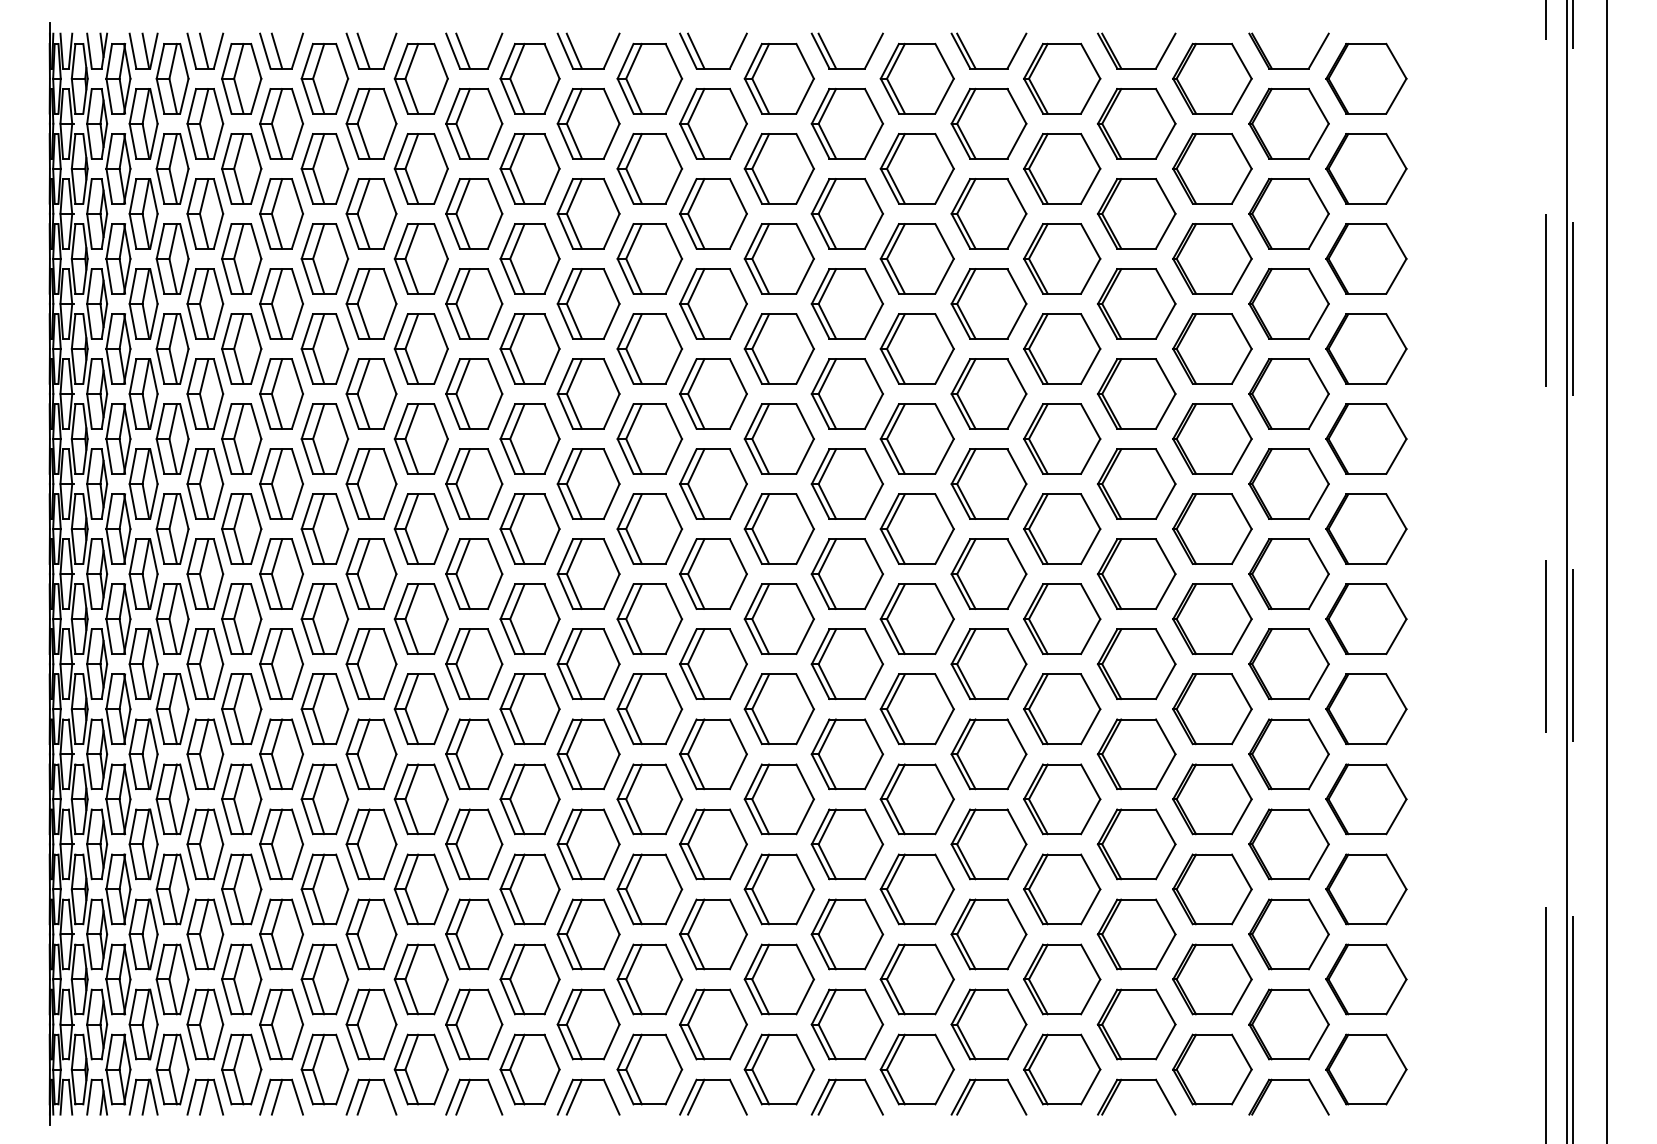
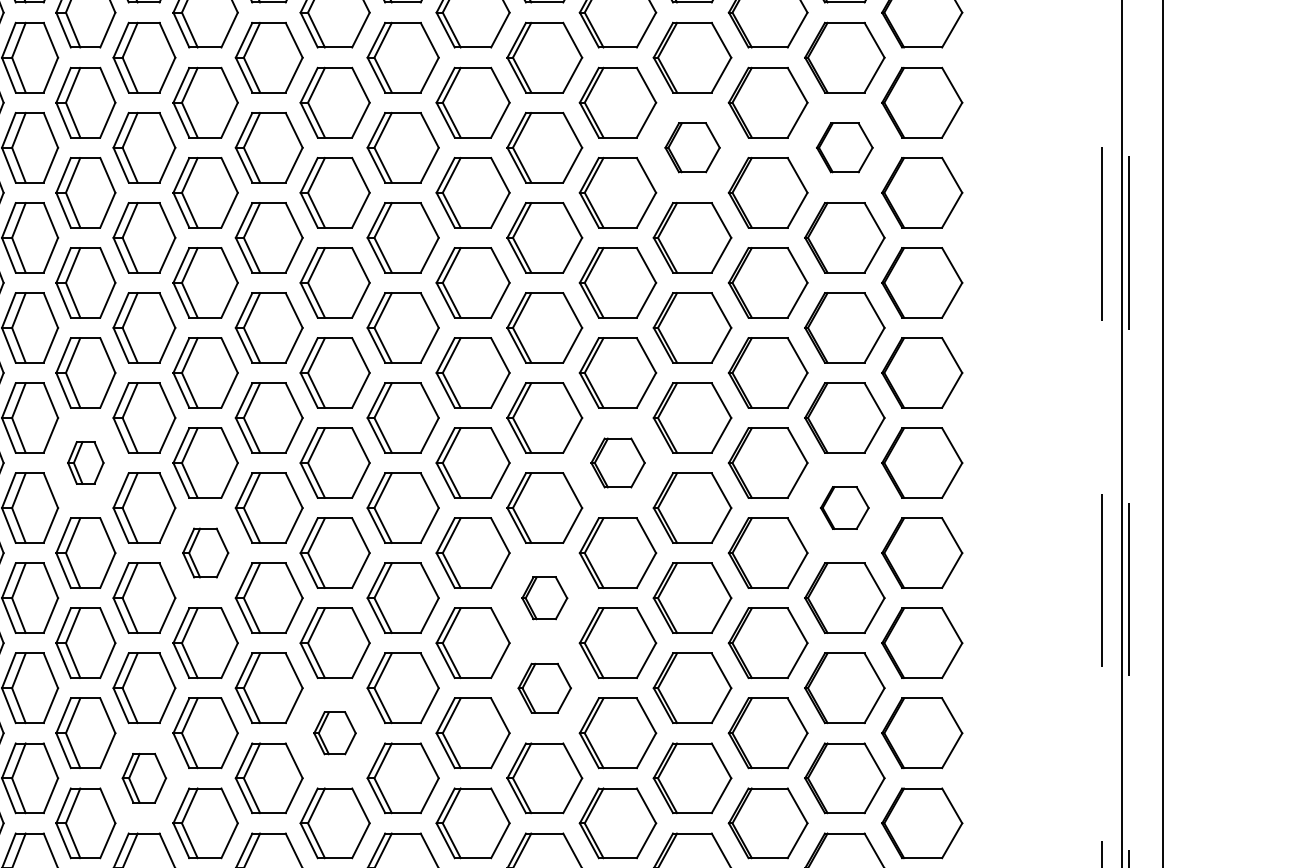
part: (1136, 213) -> (692, 147), size x0.7
part: (1288, 213) -> (844, 147), size x0.7
part: (529, 528) -> (85, 462), size x0.6
part: (1062, 528) -> (618, 462), size x0.7
part: (1288, 573) -> (844, 507), size x0.6
part: (649, 618) -> (205, 552), size x0.7
part: (988, 664) -> (544, 598), size x0.6
part: (988, 754) -> (544, 688), size x0.7
part: (778, 799) -> (334, 733), size x0.6
part: (588, 844) -> (144, 778), size x0.7

